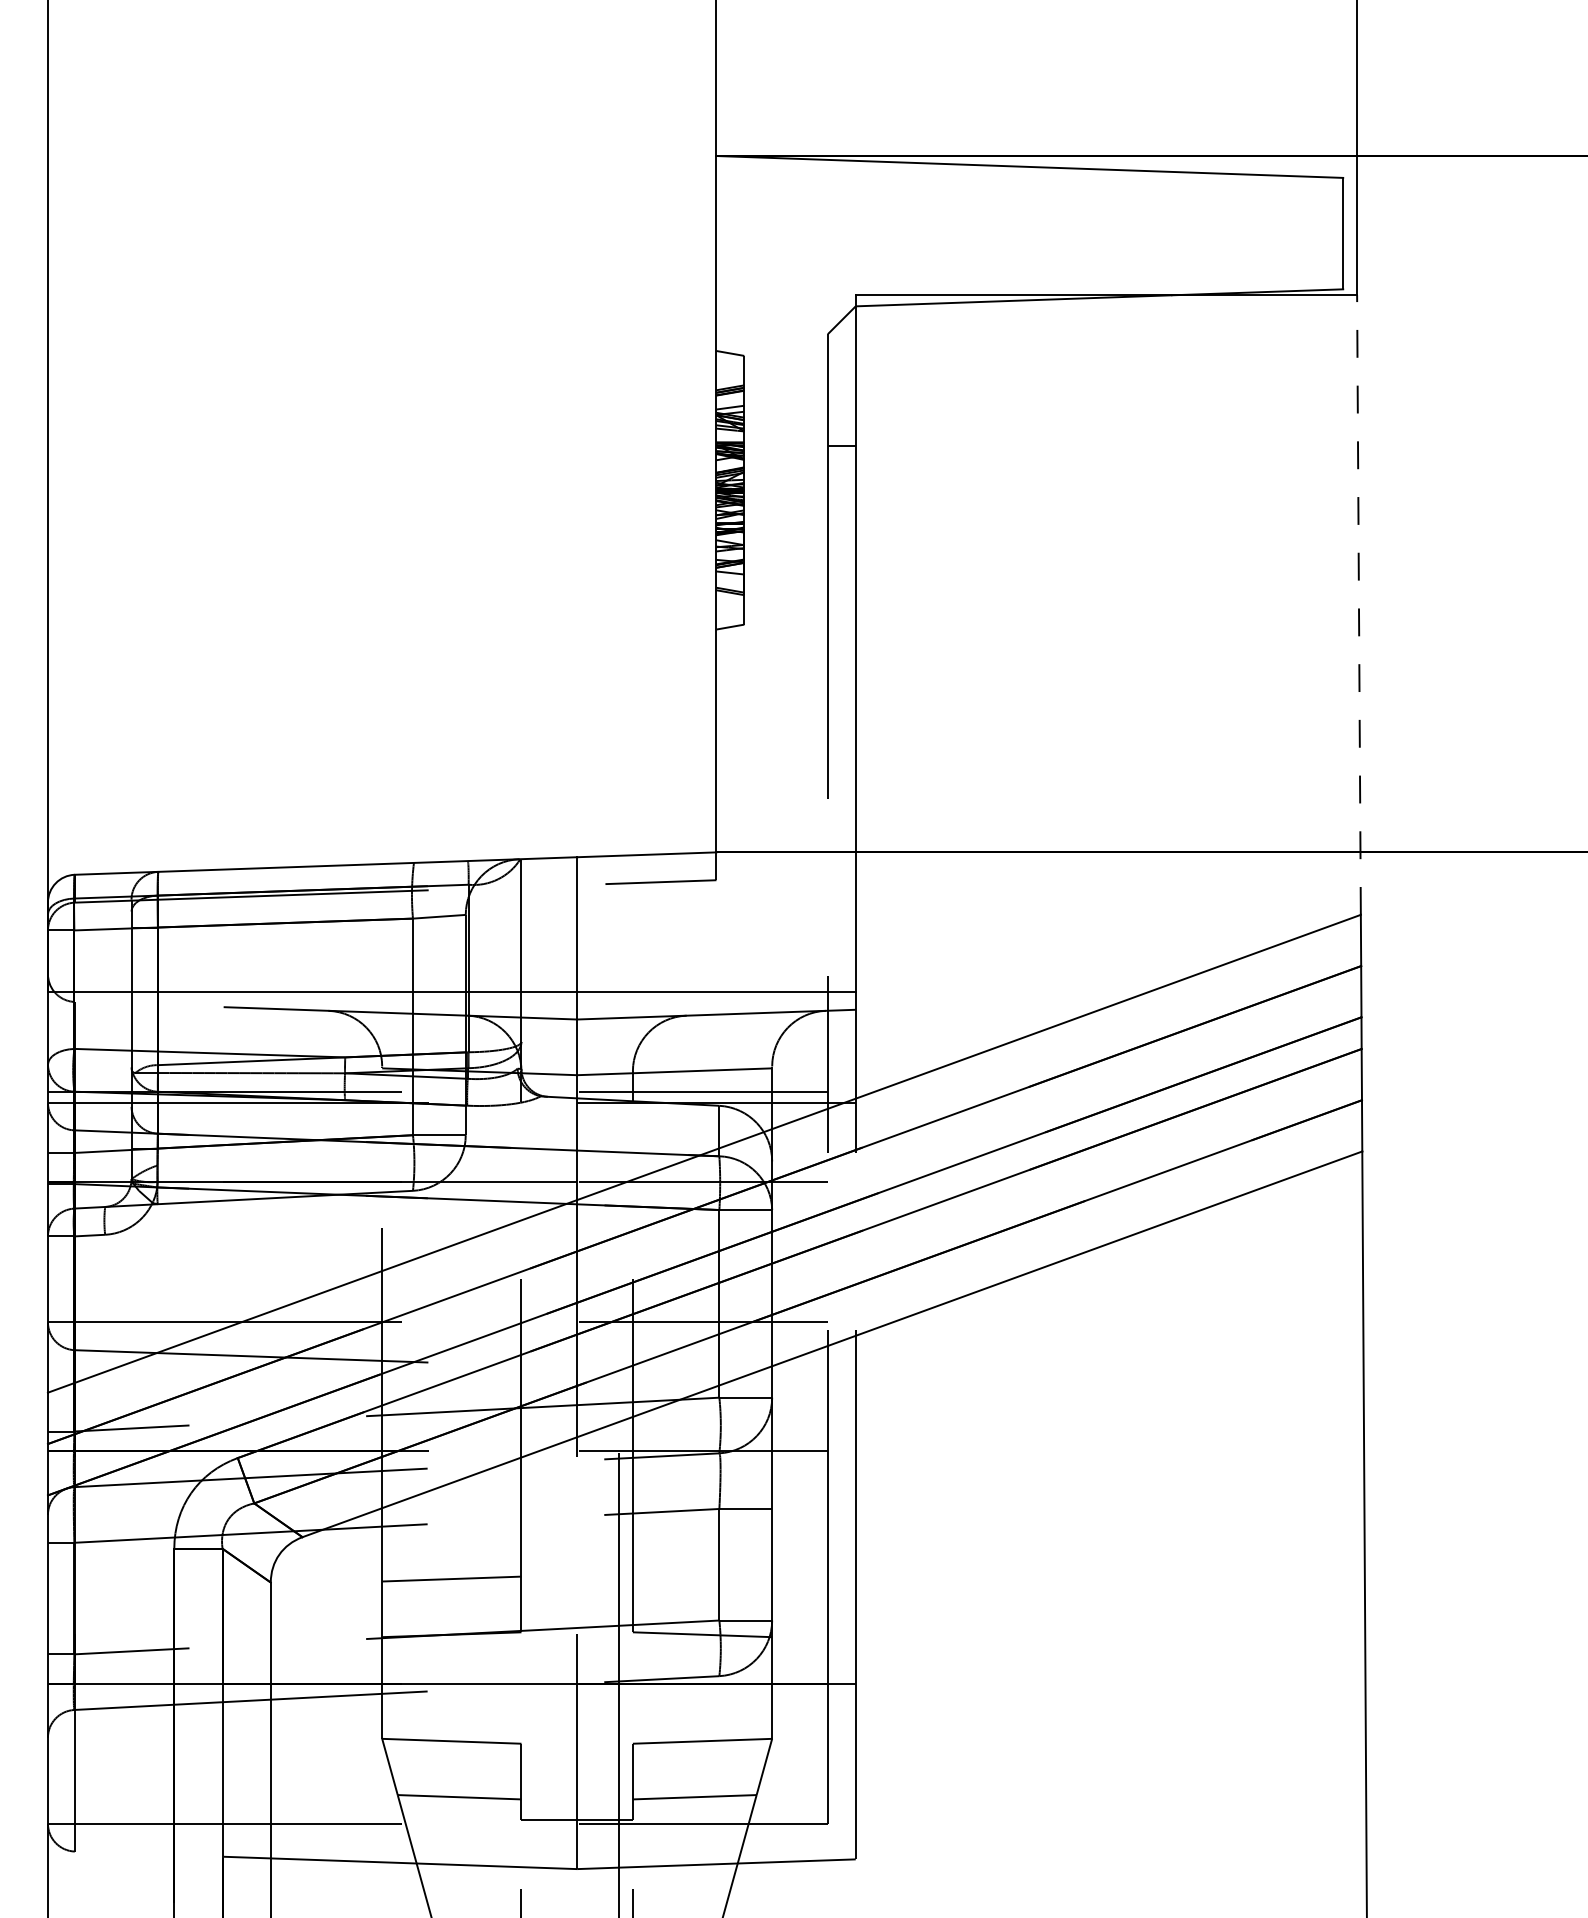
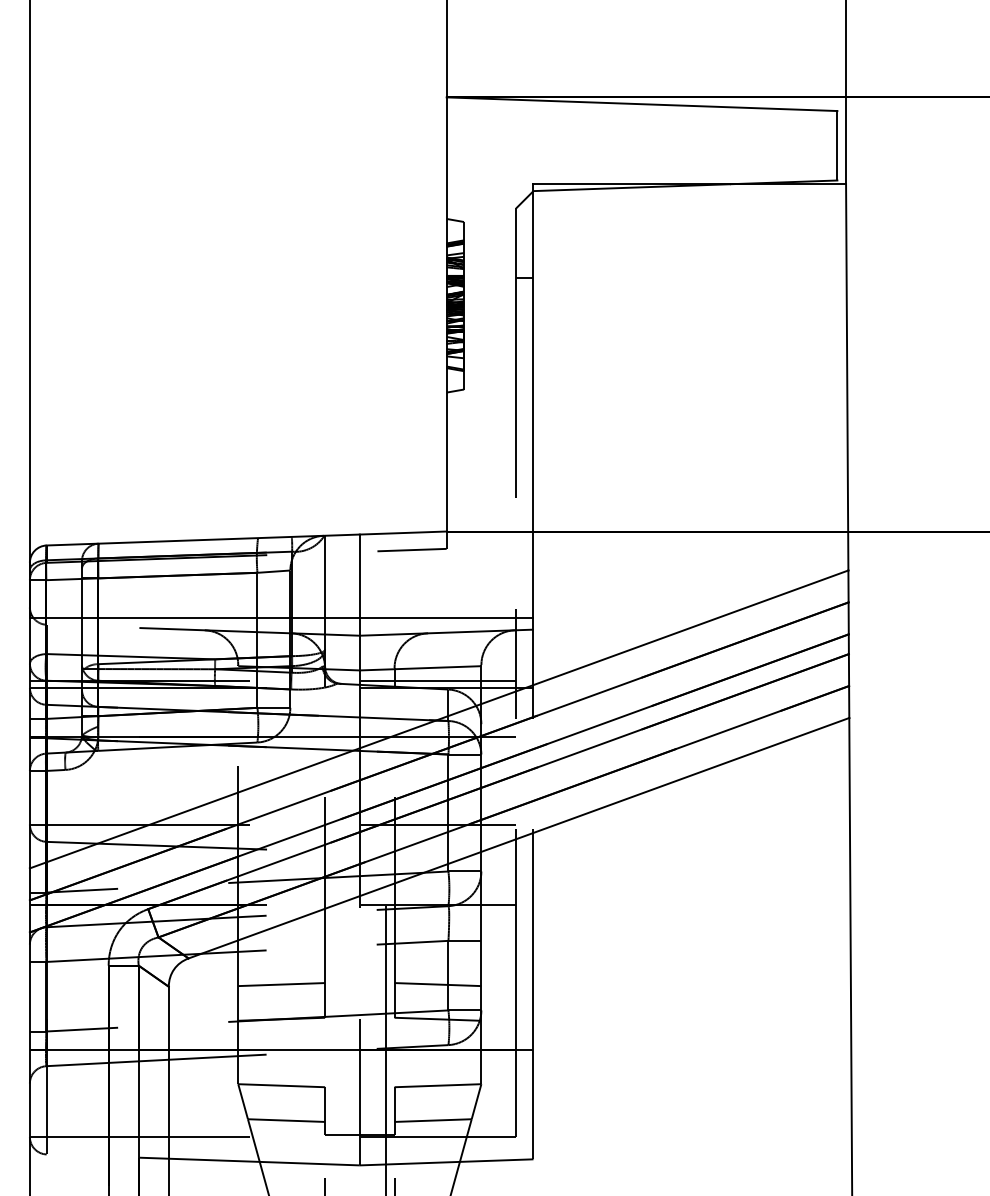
line: (1359, 603) -> (847, 376), dashed -> solid
line: (701, 1578) -> (437, 984), added

